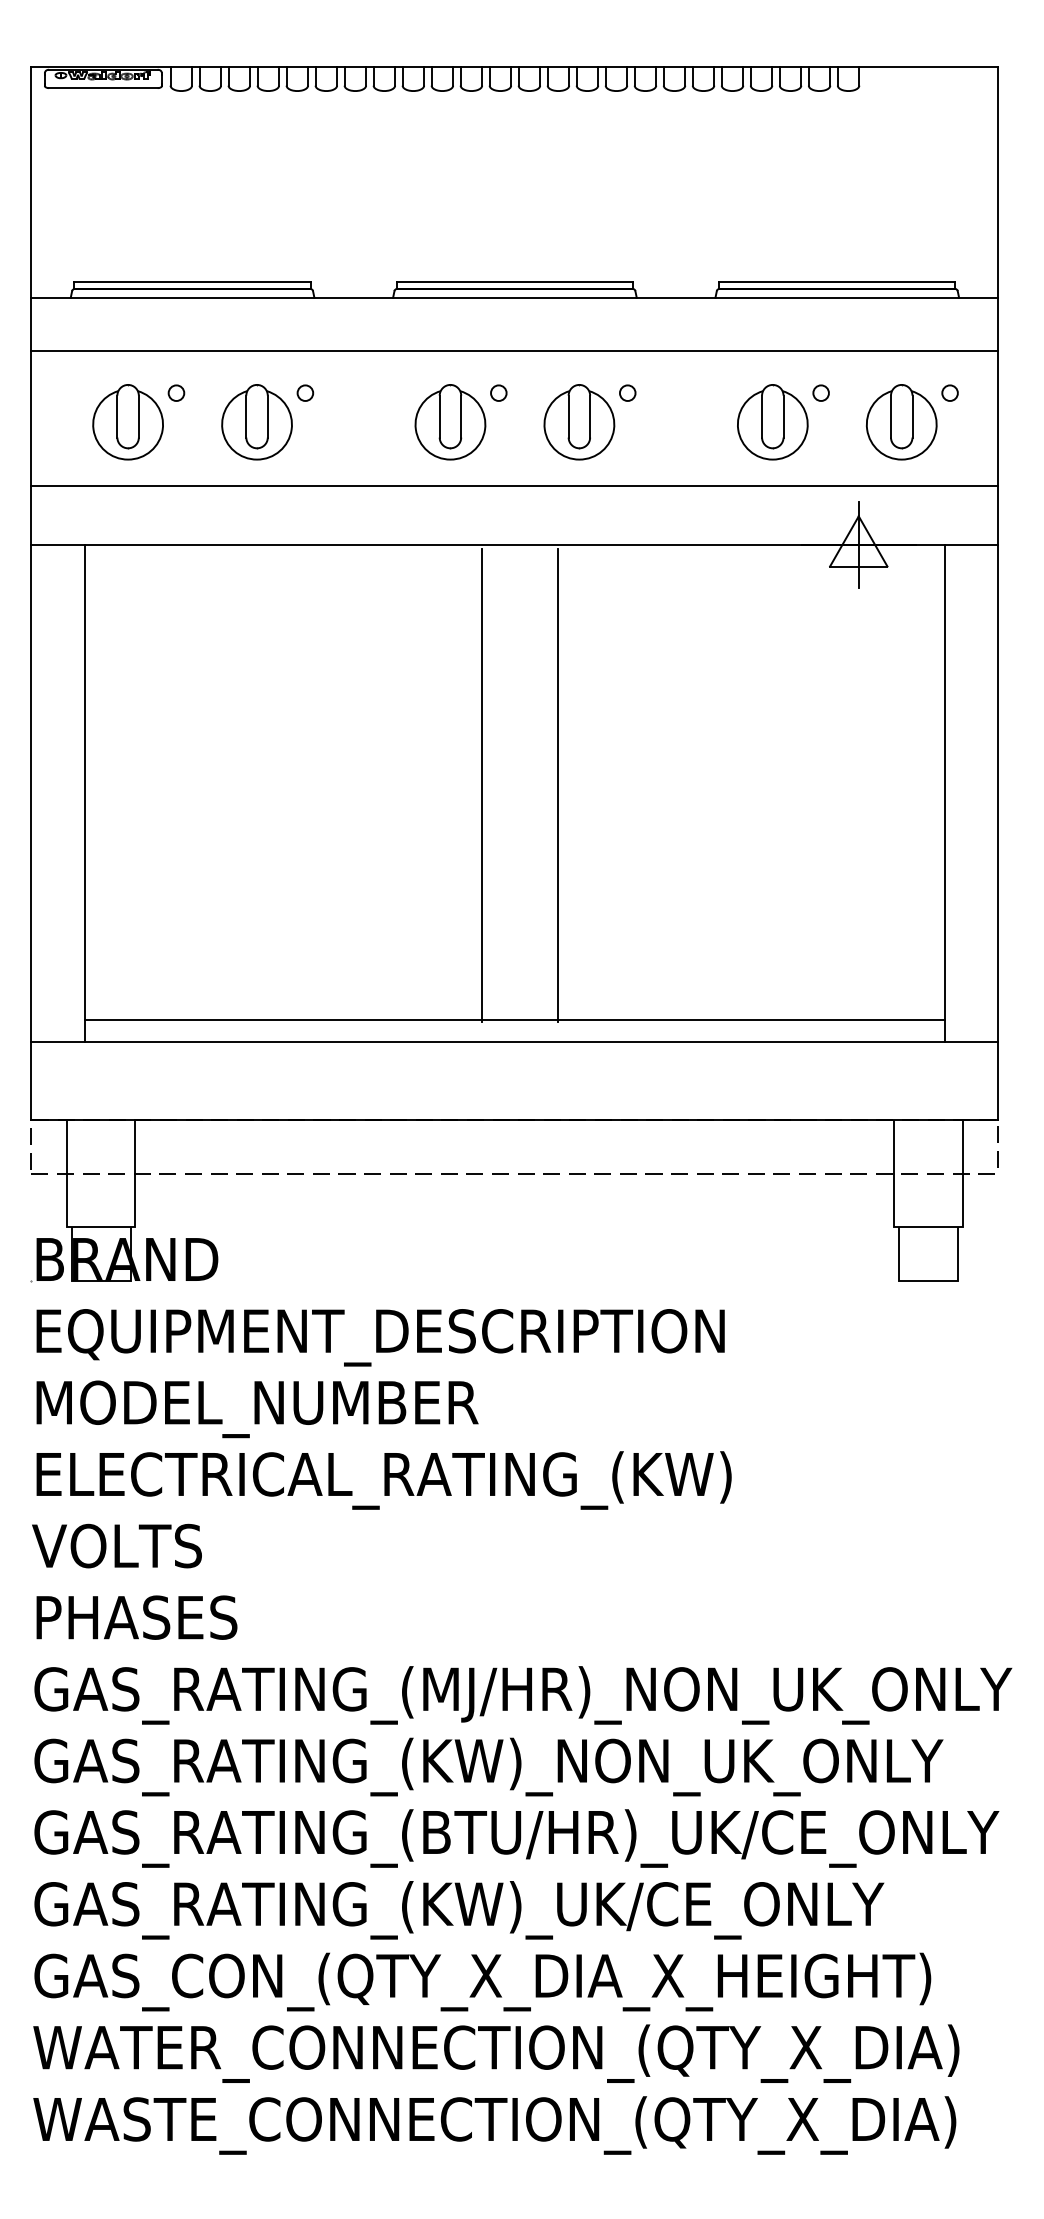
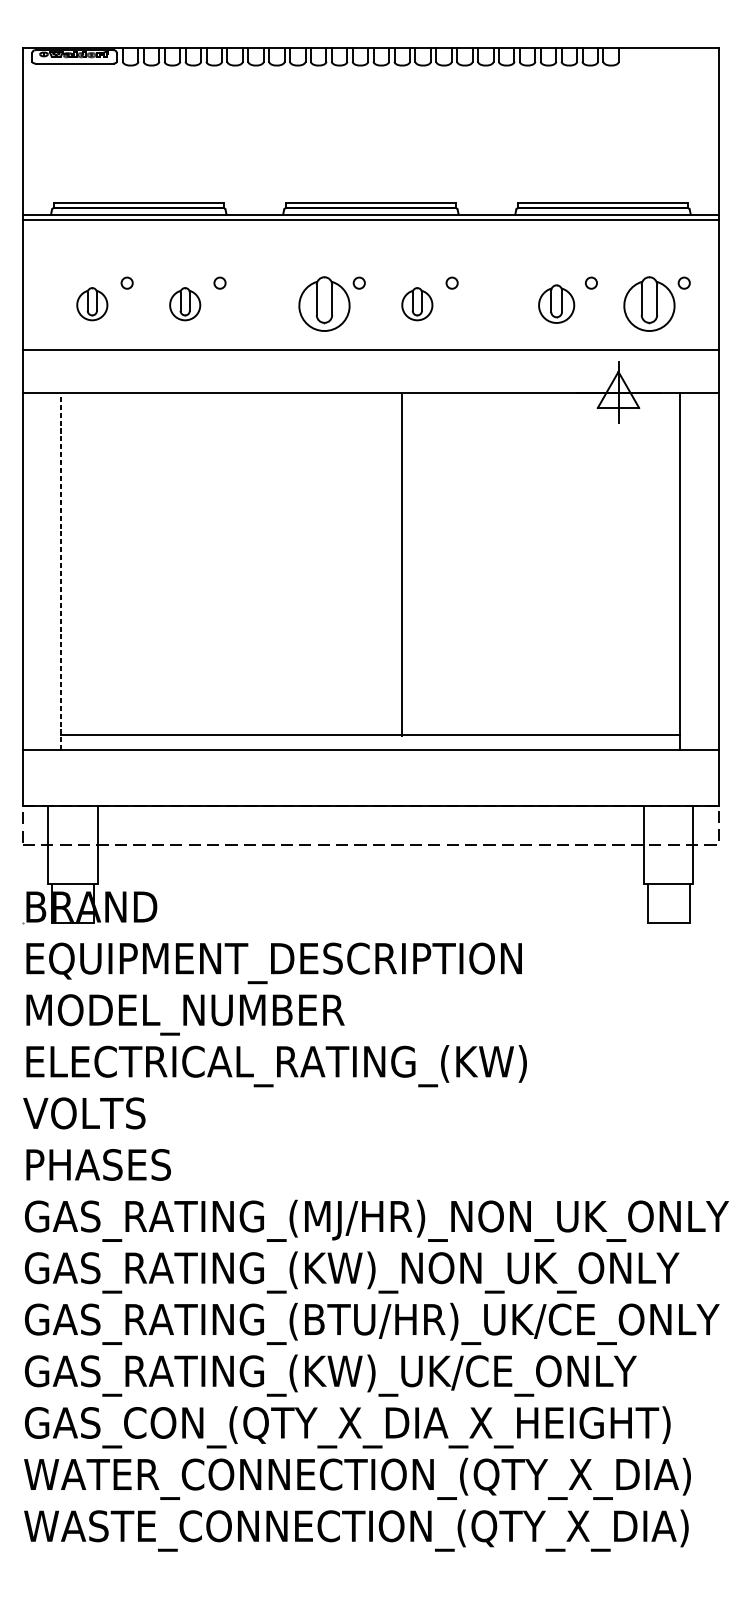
line: (514, 350) -> (370, 220), moved
part: (127, 422) -> (91, 304), size x0.6
part: (256, 422) -> (184, 304), size x0.6
part: (579, 422) -> (417, 304), size x0.6
part: (772, 422) -> (556, 304), size x0.7
line: (482, 785) -> (347, 565), removed
line: (85, 793) -> (61, 571), solid -> dashed

